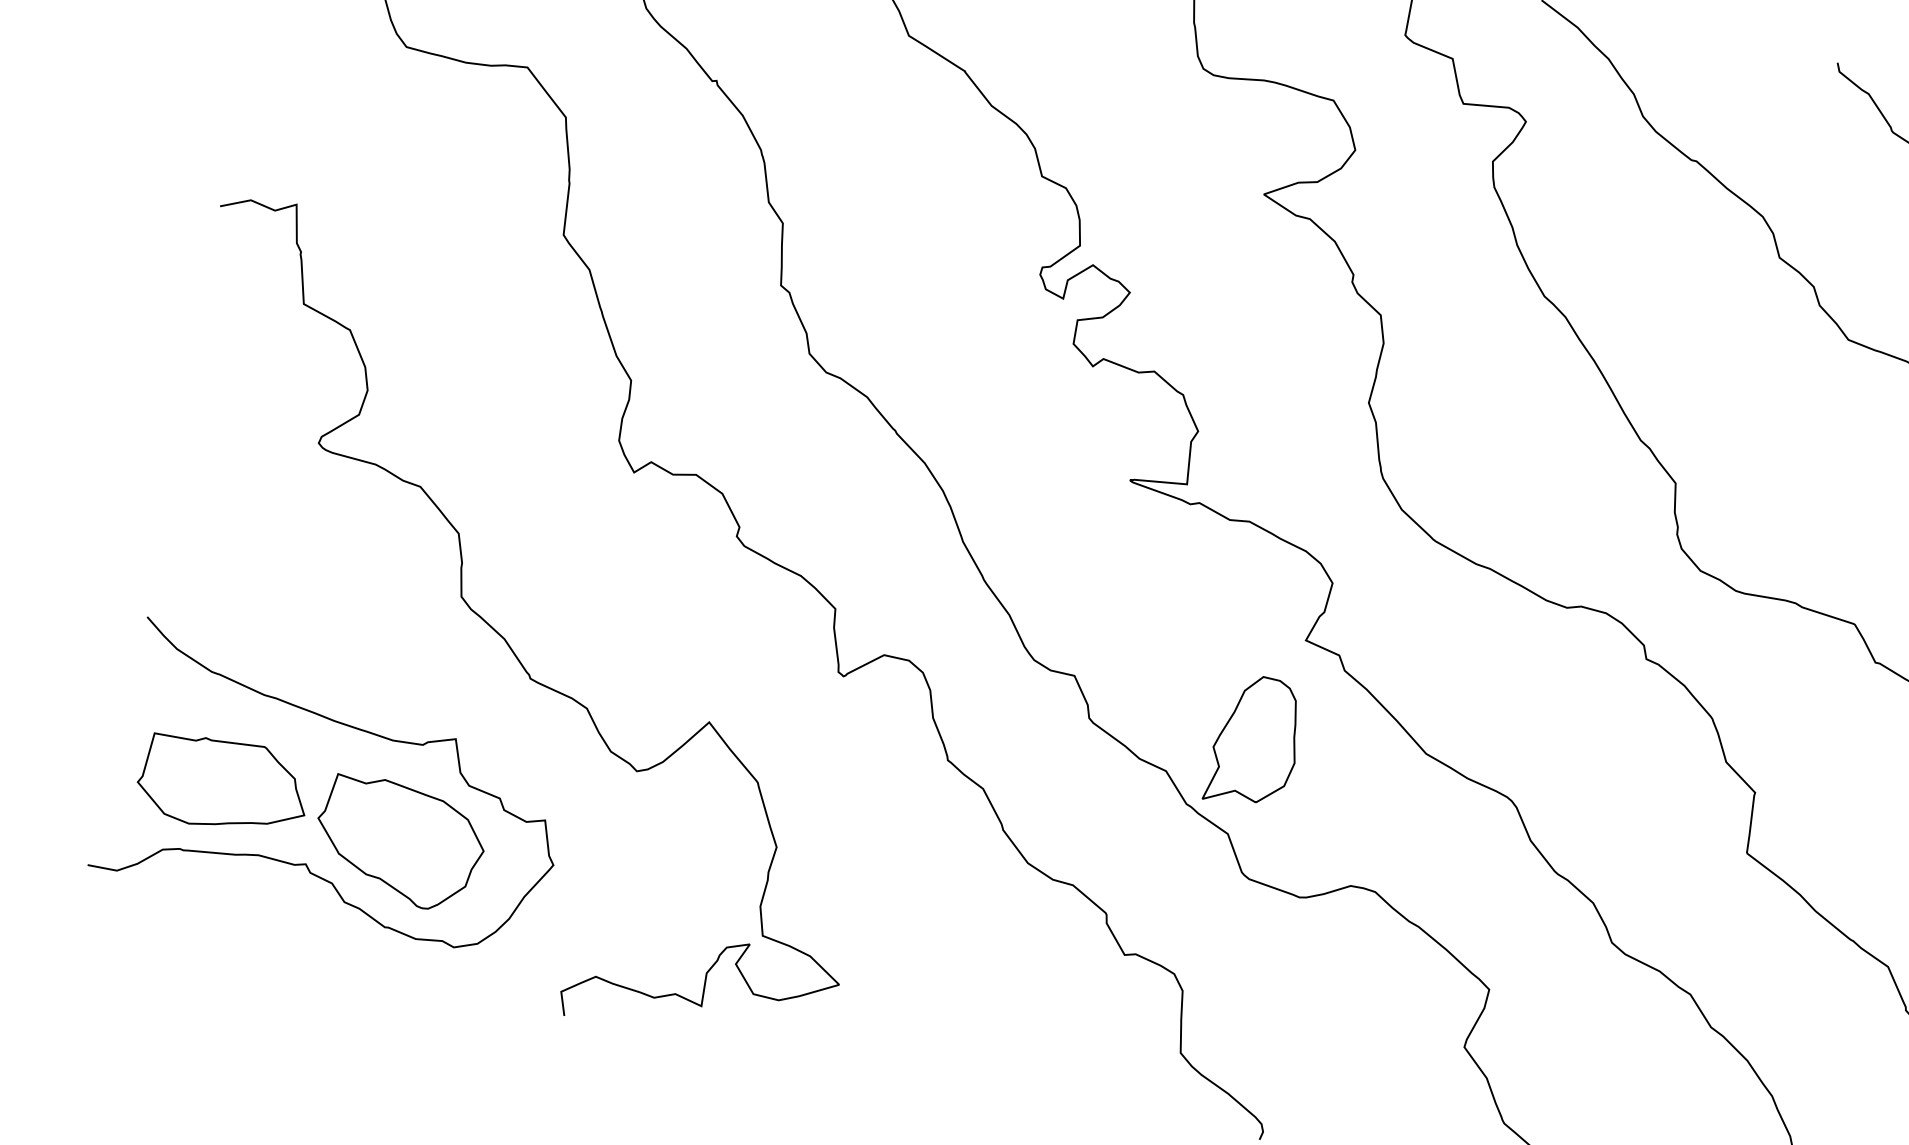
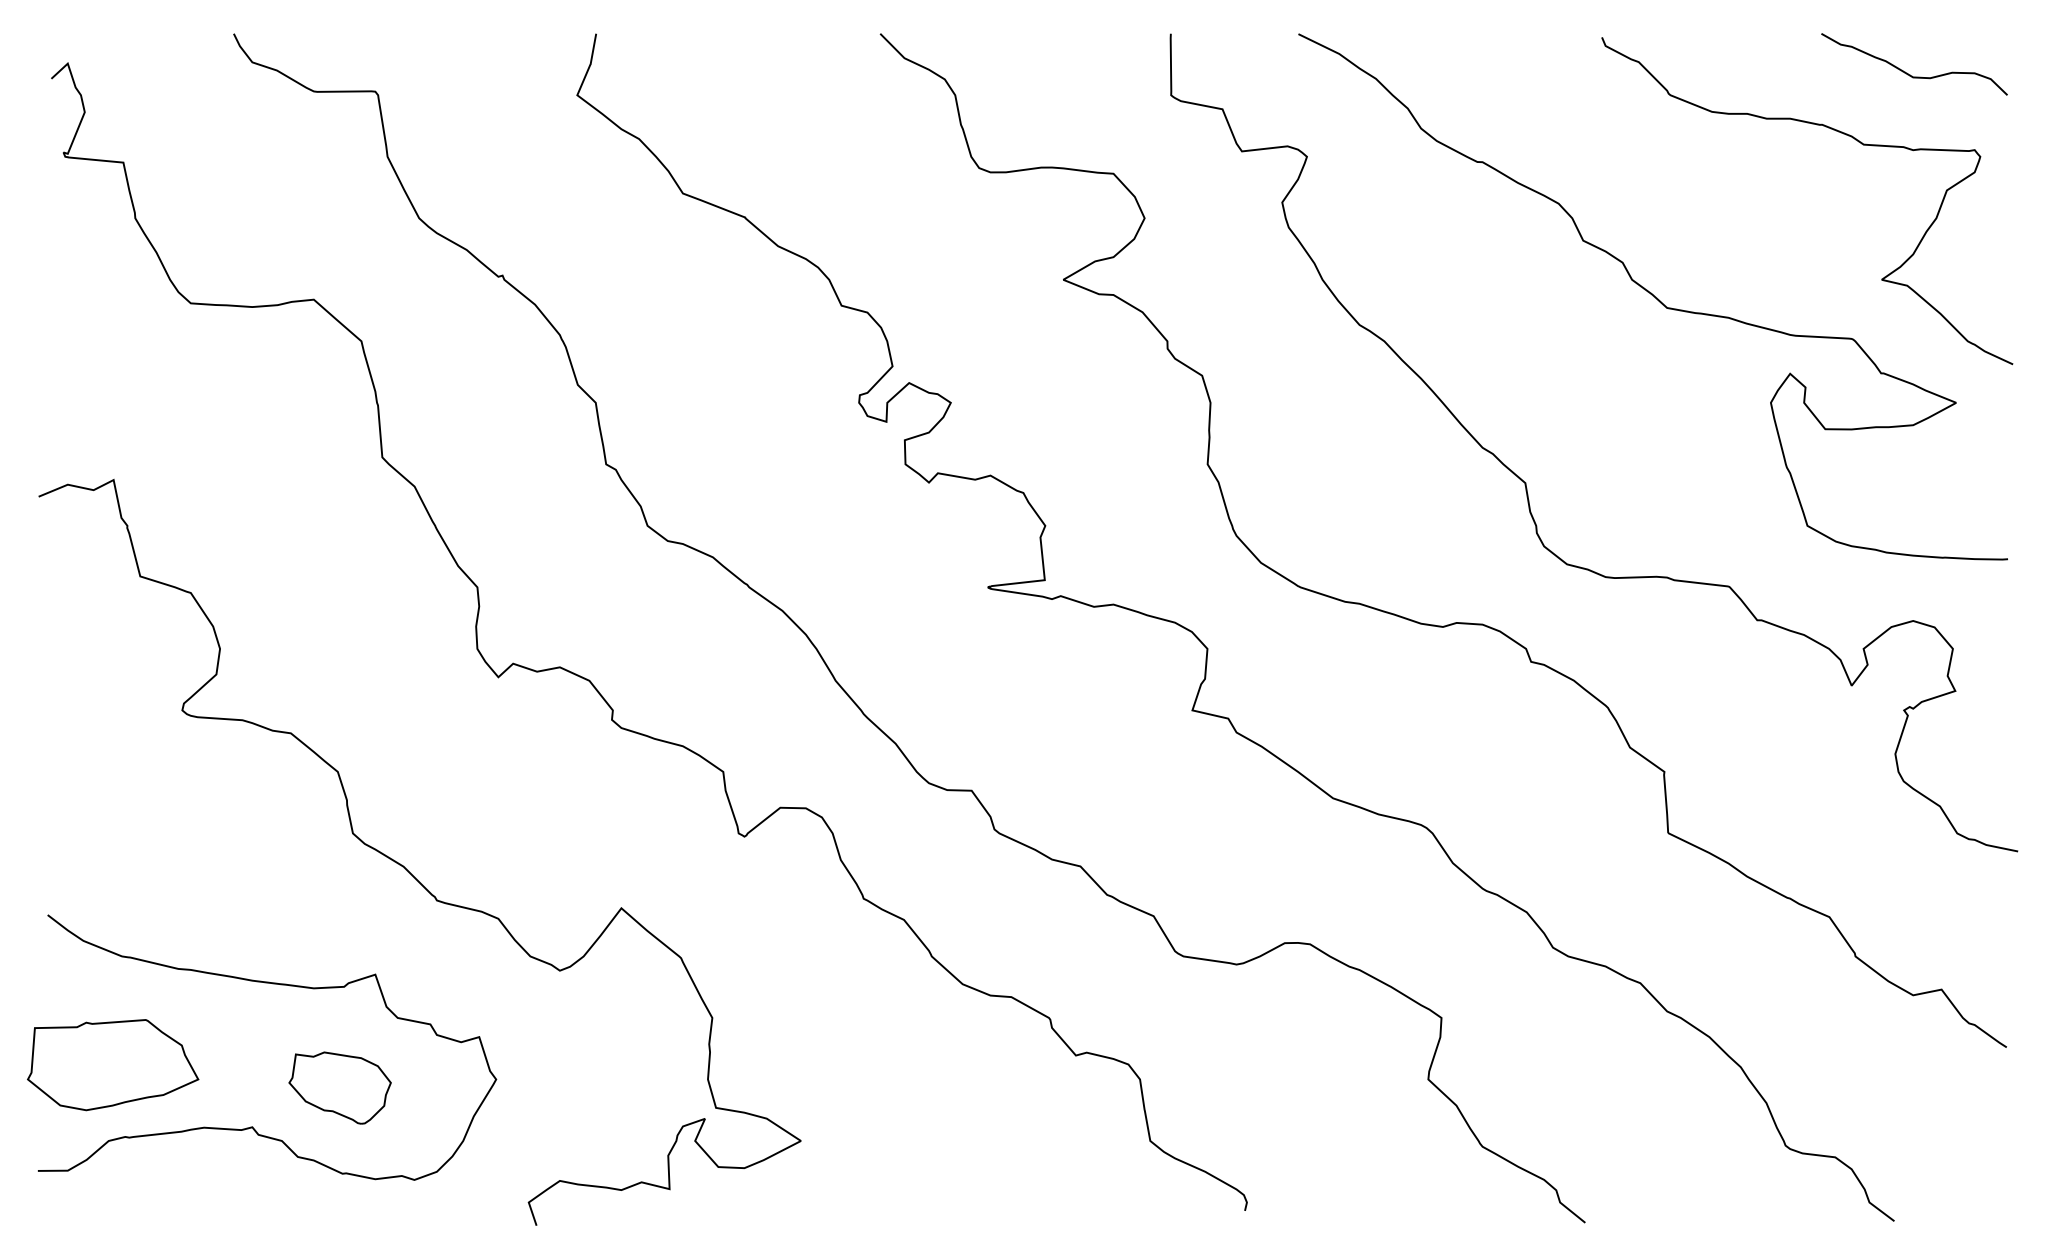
part: (1256, 742) -> (1163, 820), removed
part: (224, 785) -> (113, 1065), moved
part: (398, 842) -> (339, 1087), size x0.6

